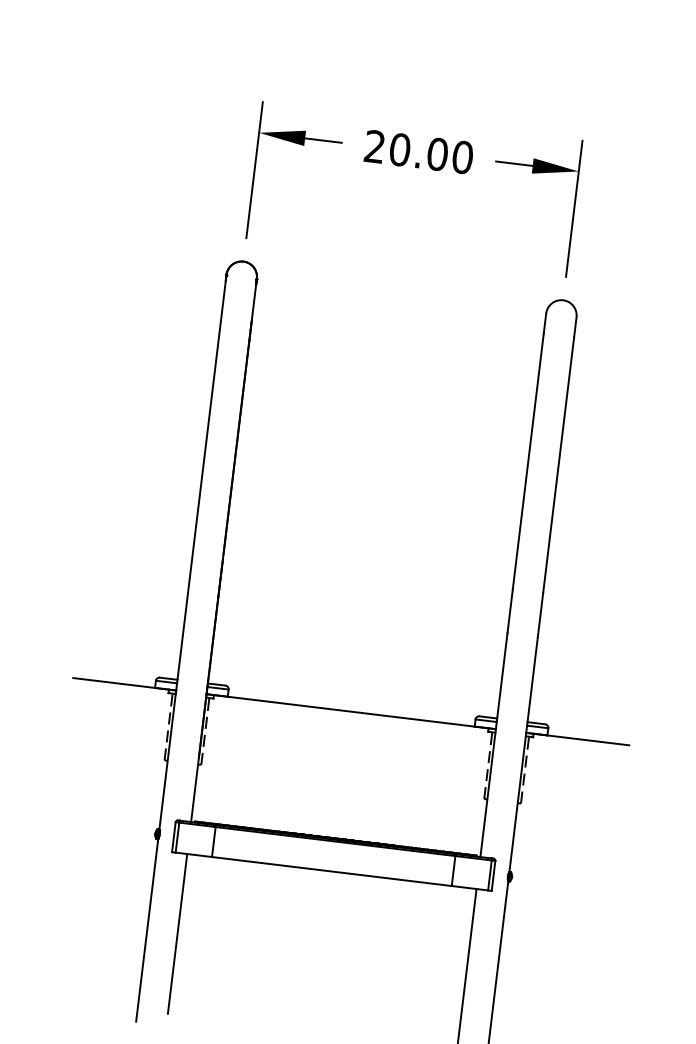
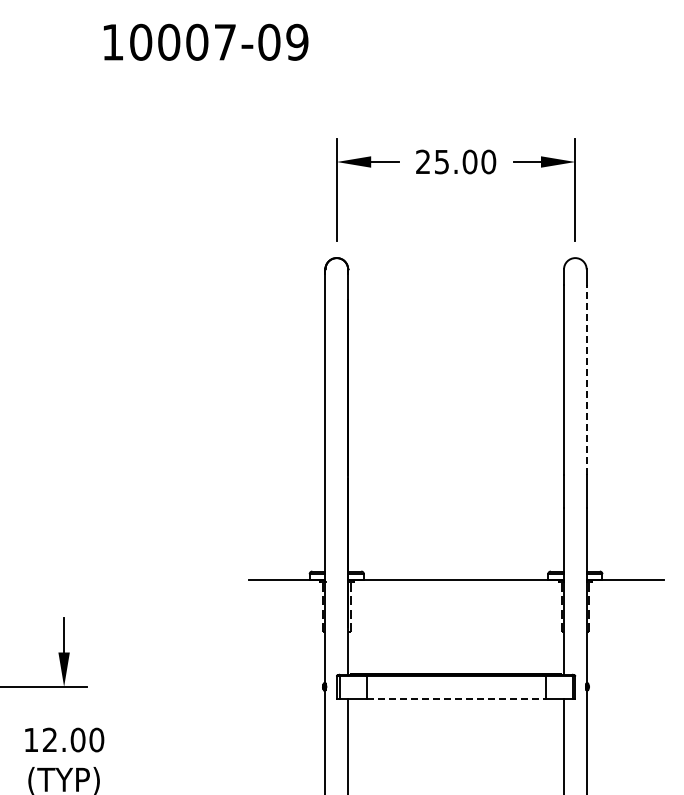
text: (399, 149) -> (441, 161), 20.00 -> 25.00
line: (558, 464) -> (586, 379), solid -> dashed
line: (332, 871) -> (456, 698), solid -> dashed

